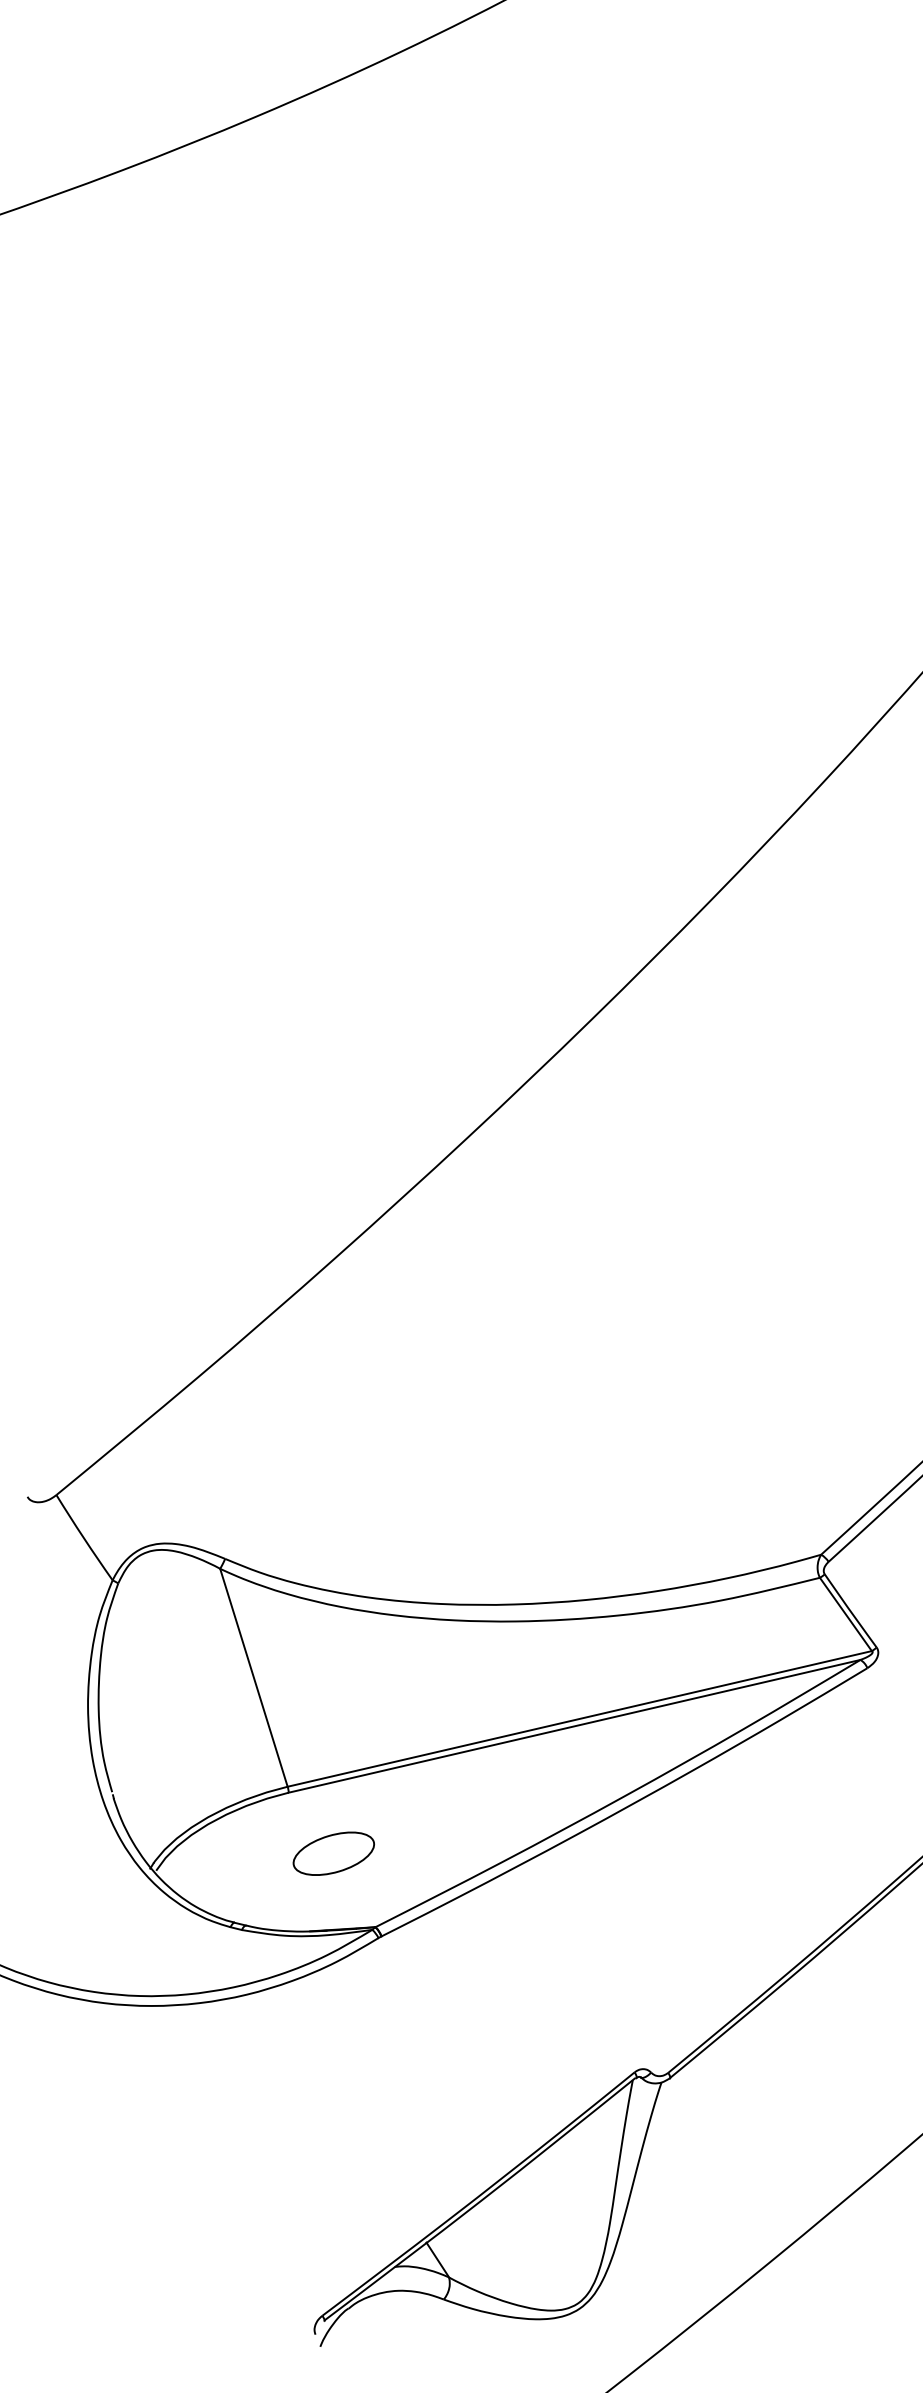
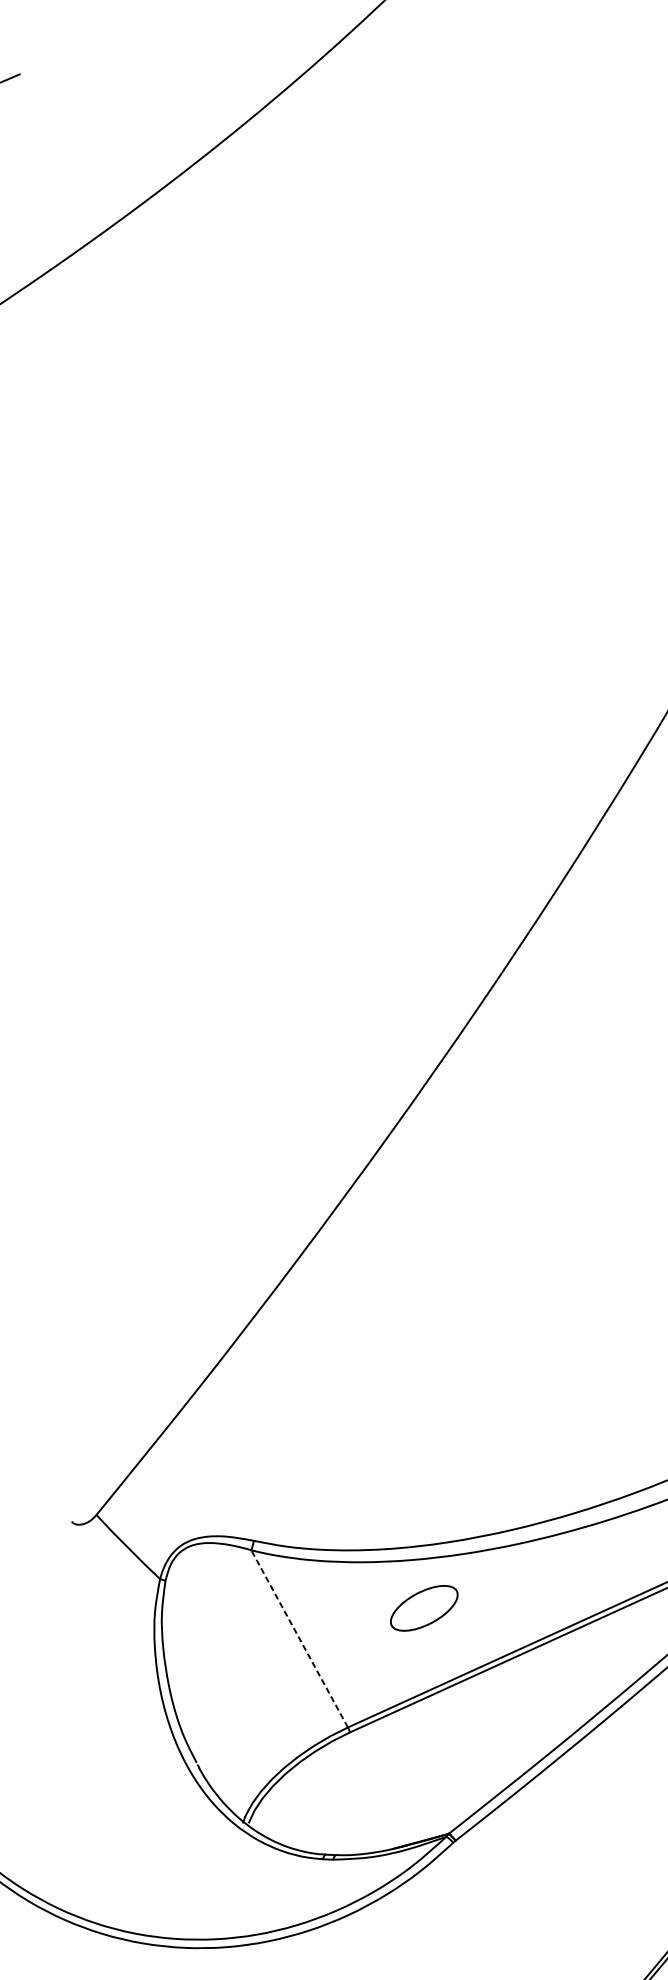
line: (253, 1677) -> (299, 1638), solid -> dashed
part: (333, 1853) -> (423, 1608), moved

